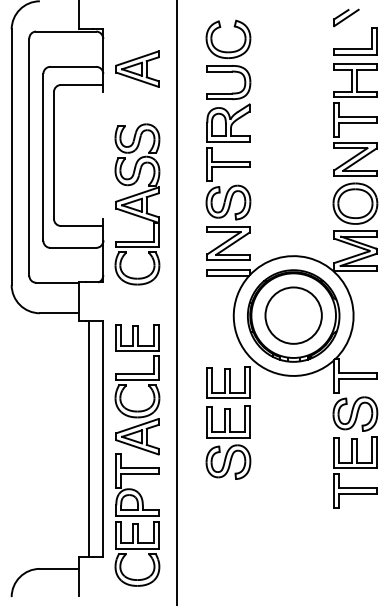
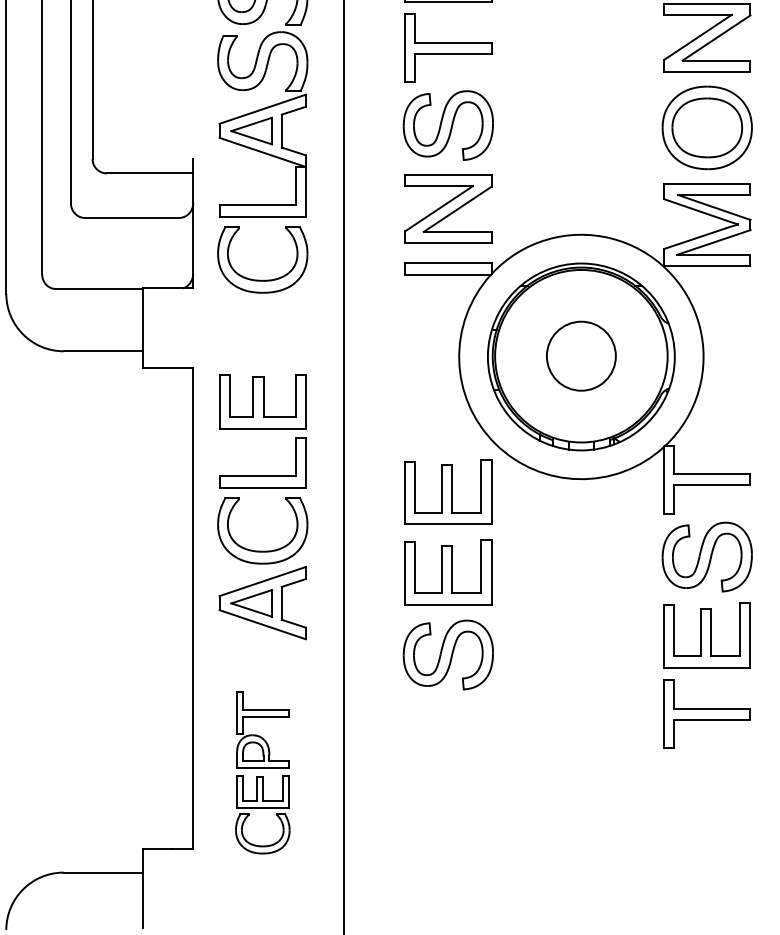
circle: (293, 315) -> (581, 355), size x0.6
line: (89, 439) -> (164, 608), removed
part: (137, 519) -> (262, 771), size x0.6

